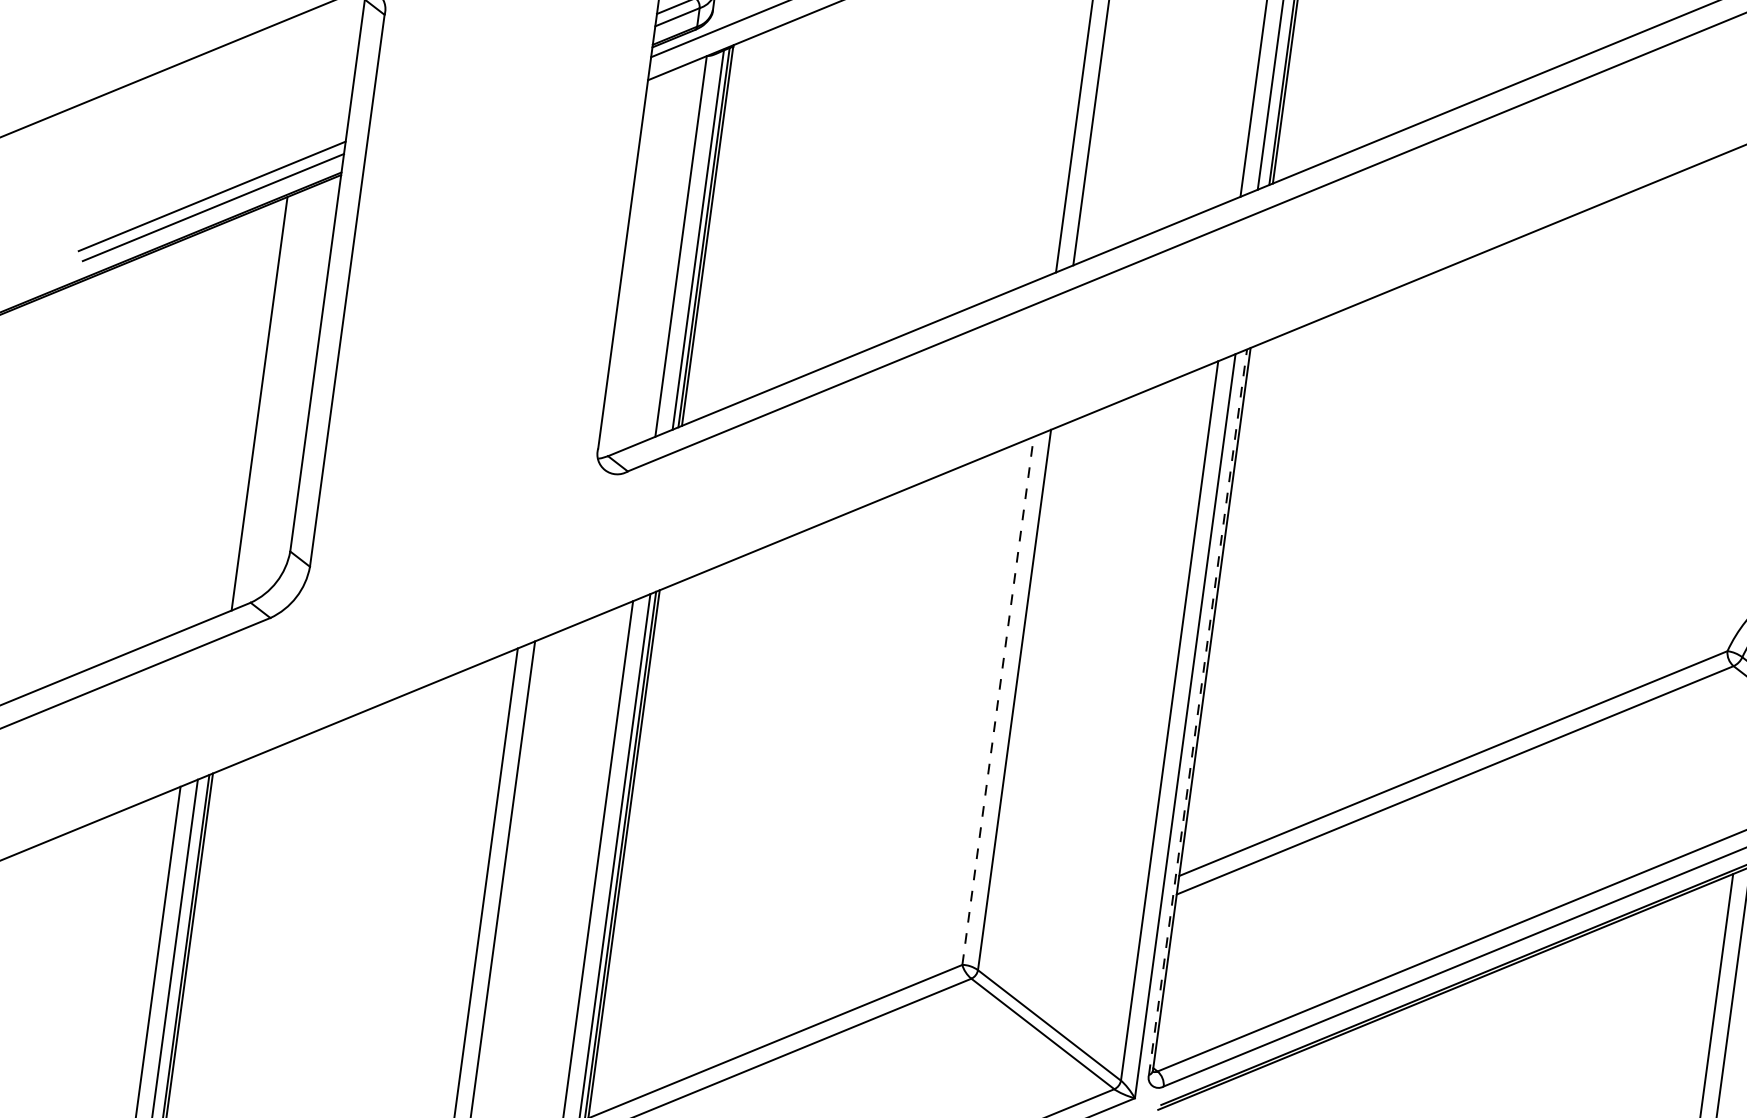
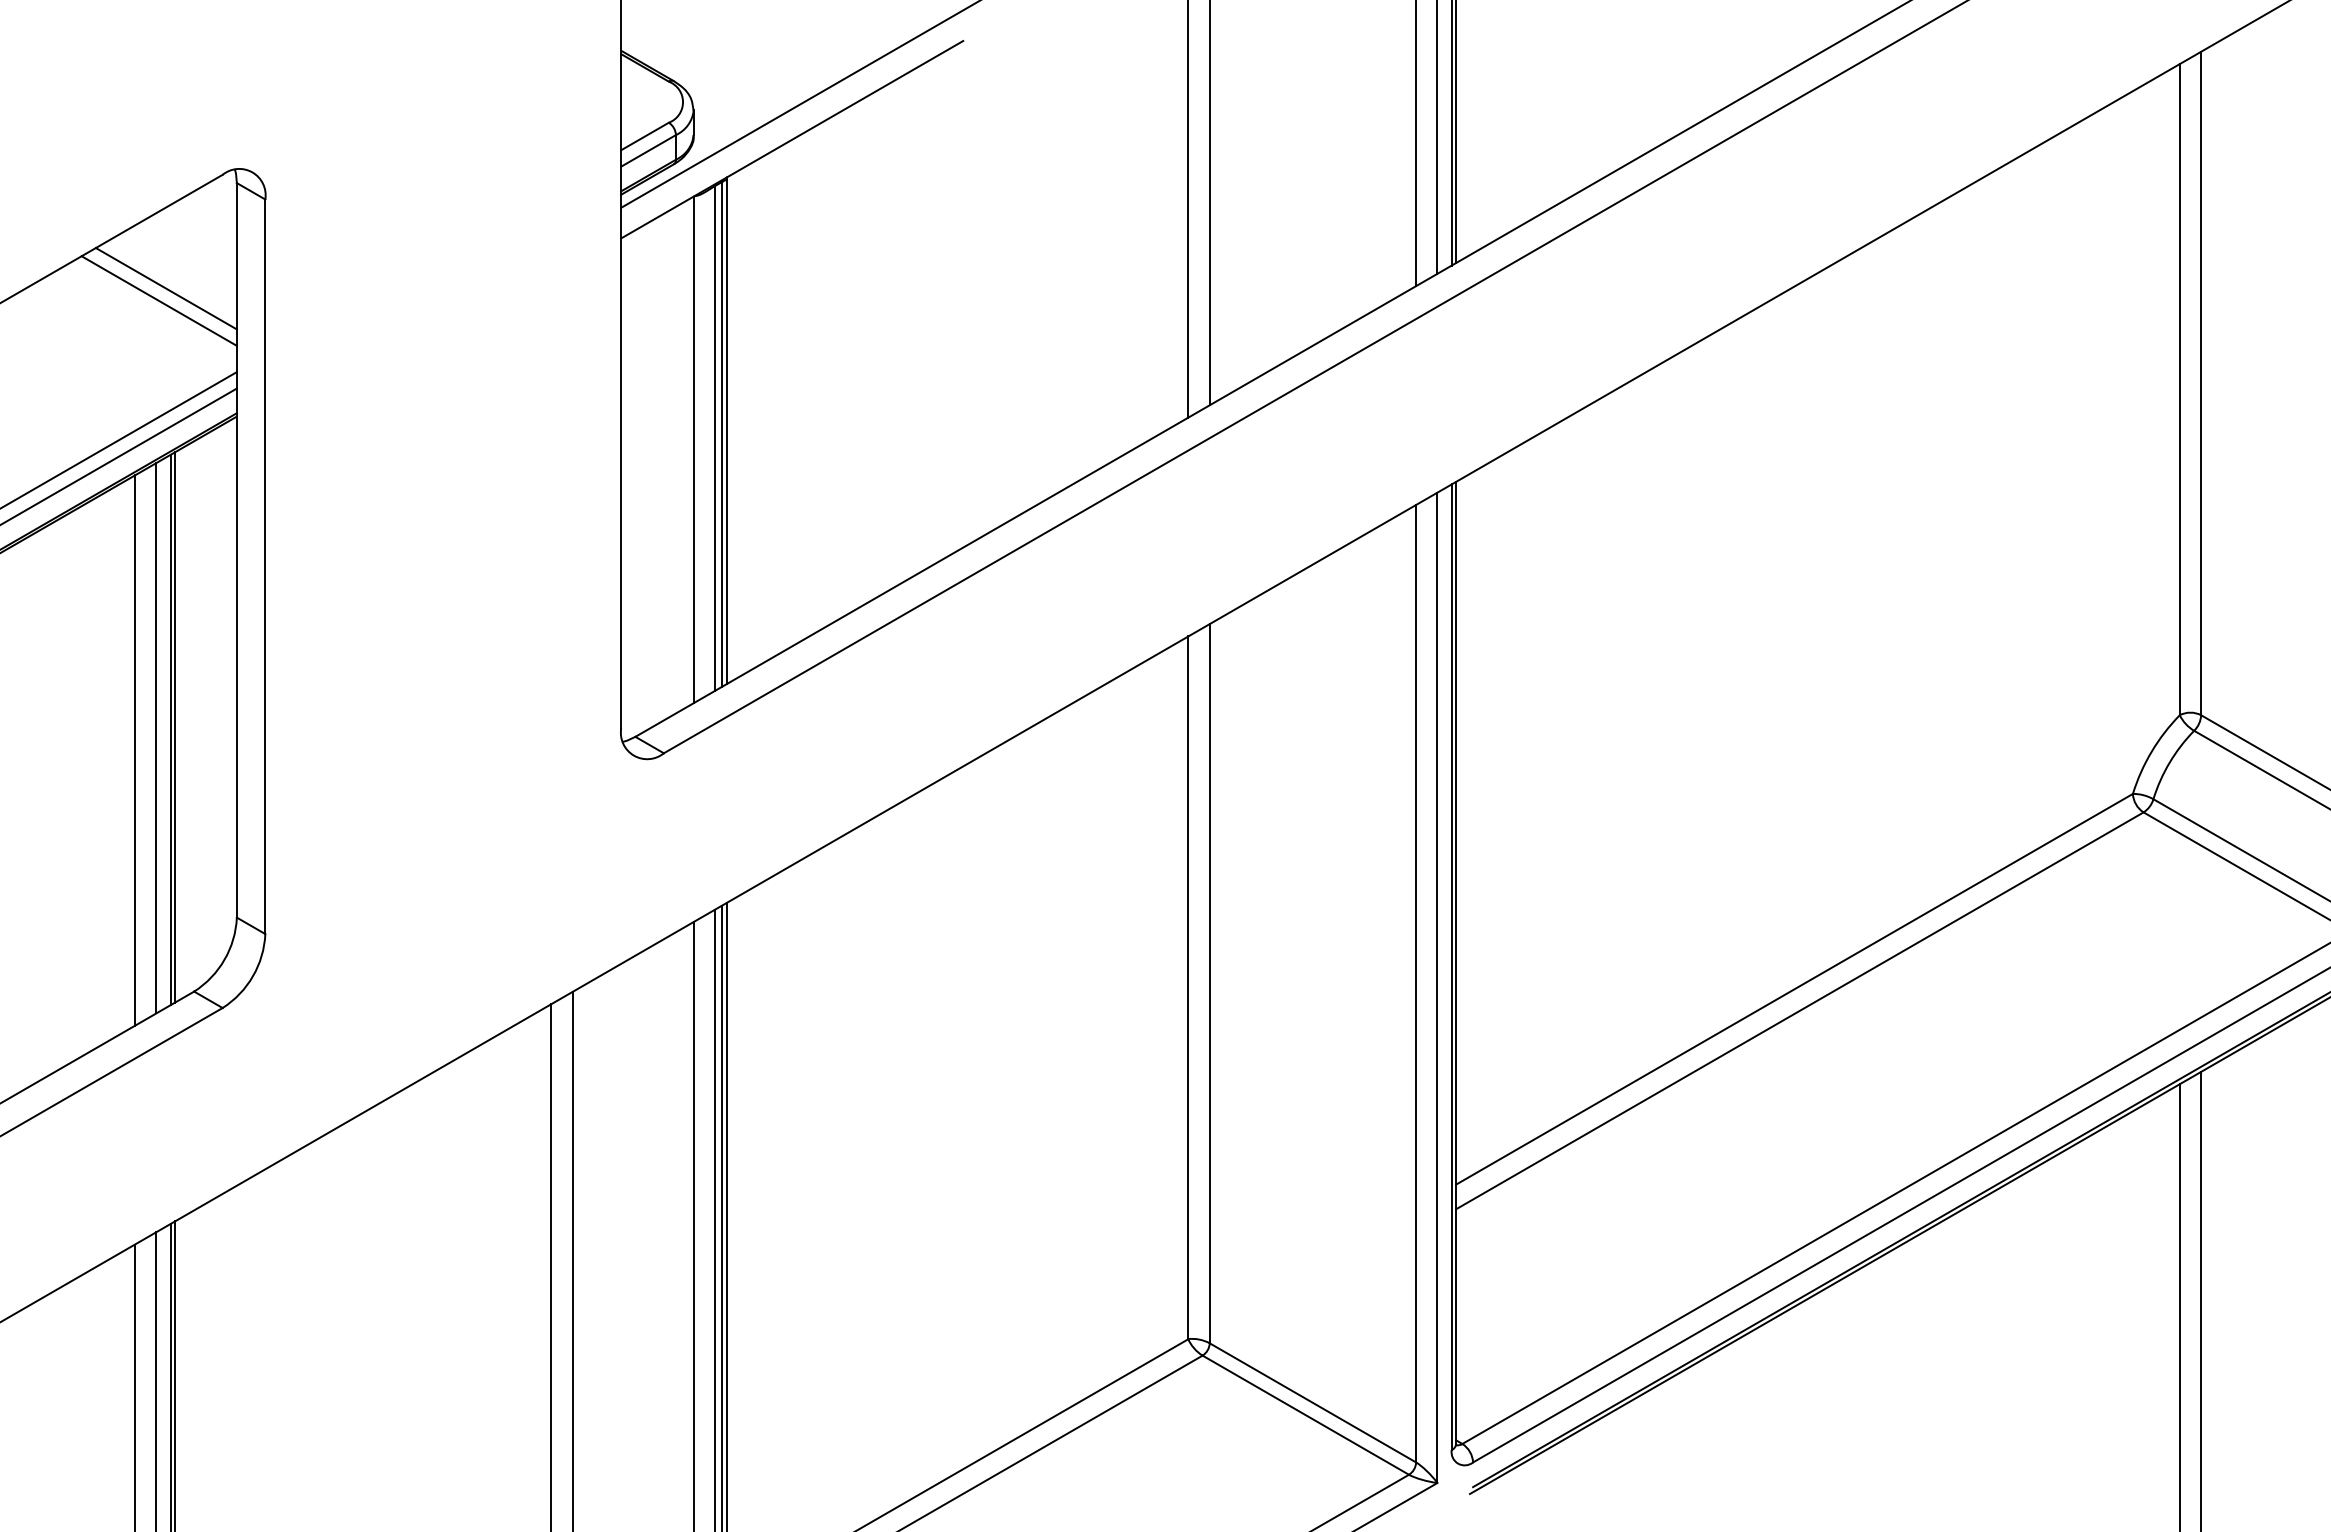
line: (300, 71) -> (165, 288), added
line: (294, 79) -> (158, 300), added
line: (263, 402) -> (175, 727), added
line: (248, 408) -> (156, 738), added
line: (231, 415) -> (135, 750), added
line: (998, 700) -> (1188, 987), dashed -> solid
line: (1197, 712) -> (1451, 967), dashed -> solid

